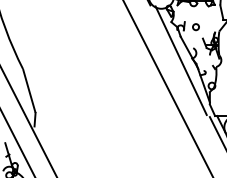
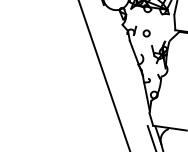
line: (180, 60) -> (126, 64), removed

